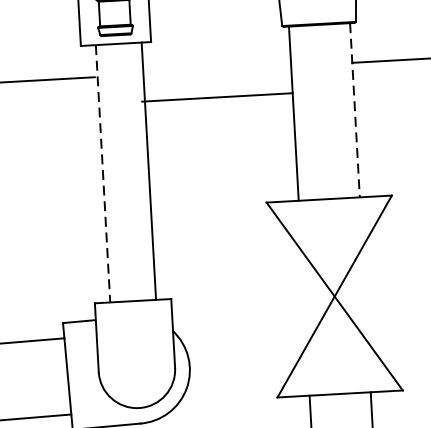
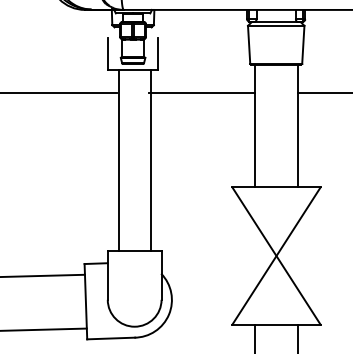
line: (216, 97) -> (201, 92), moved
line: (355, 110) -> (298, 126), dashed -> solid
line: (102, 173) -> (118, 160), dashed -> solid

